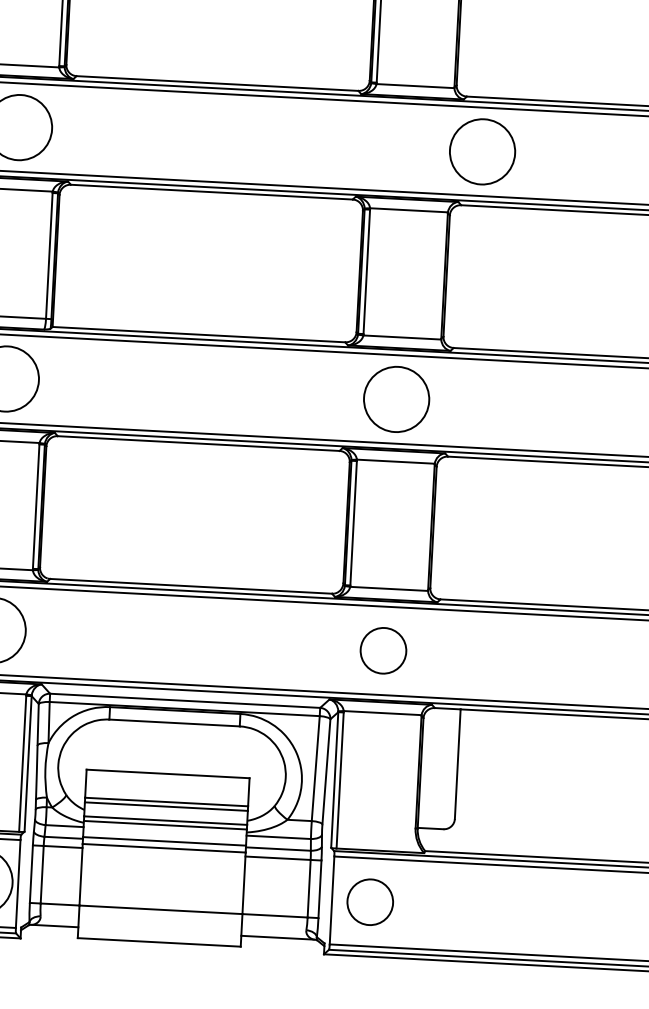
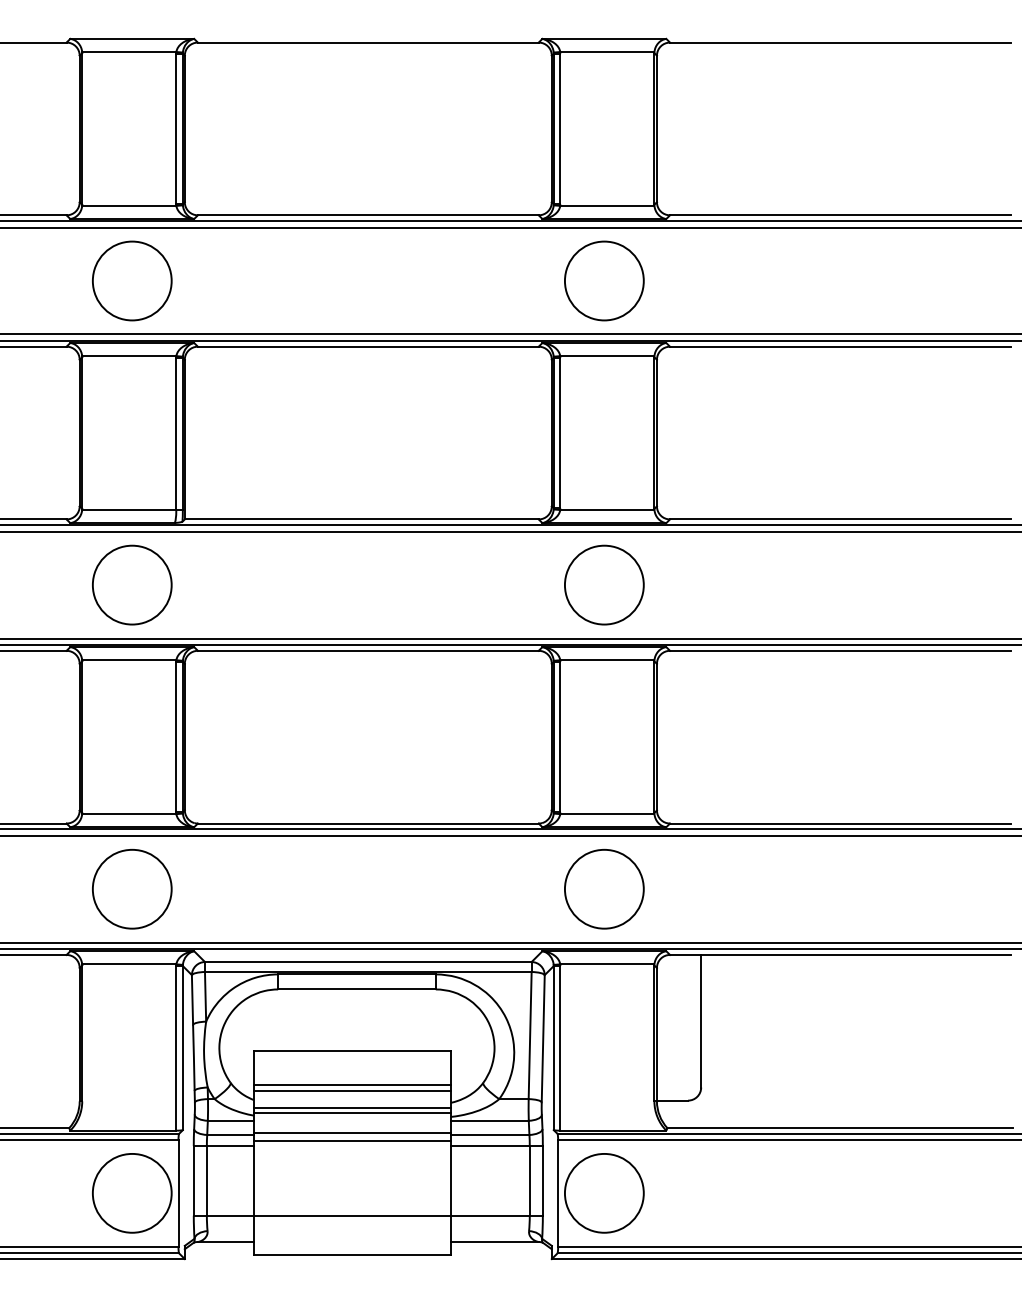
circle: (482, 151) -> (604, 280), moved
circle: (383, 650) -> (604, 888), size x1.43
circle: (369, 901) -> (603, 1192), size x1.43

